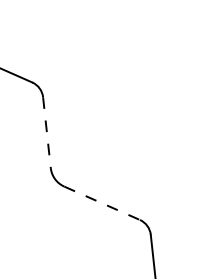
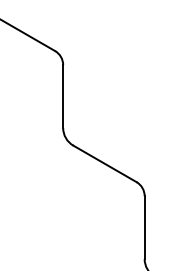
line: (47, 133) -> (63, 97), dashed -> solid
line: (102, 203) -> (105, 164), dashed -> solid

